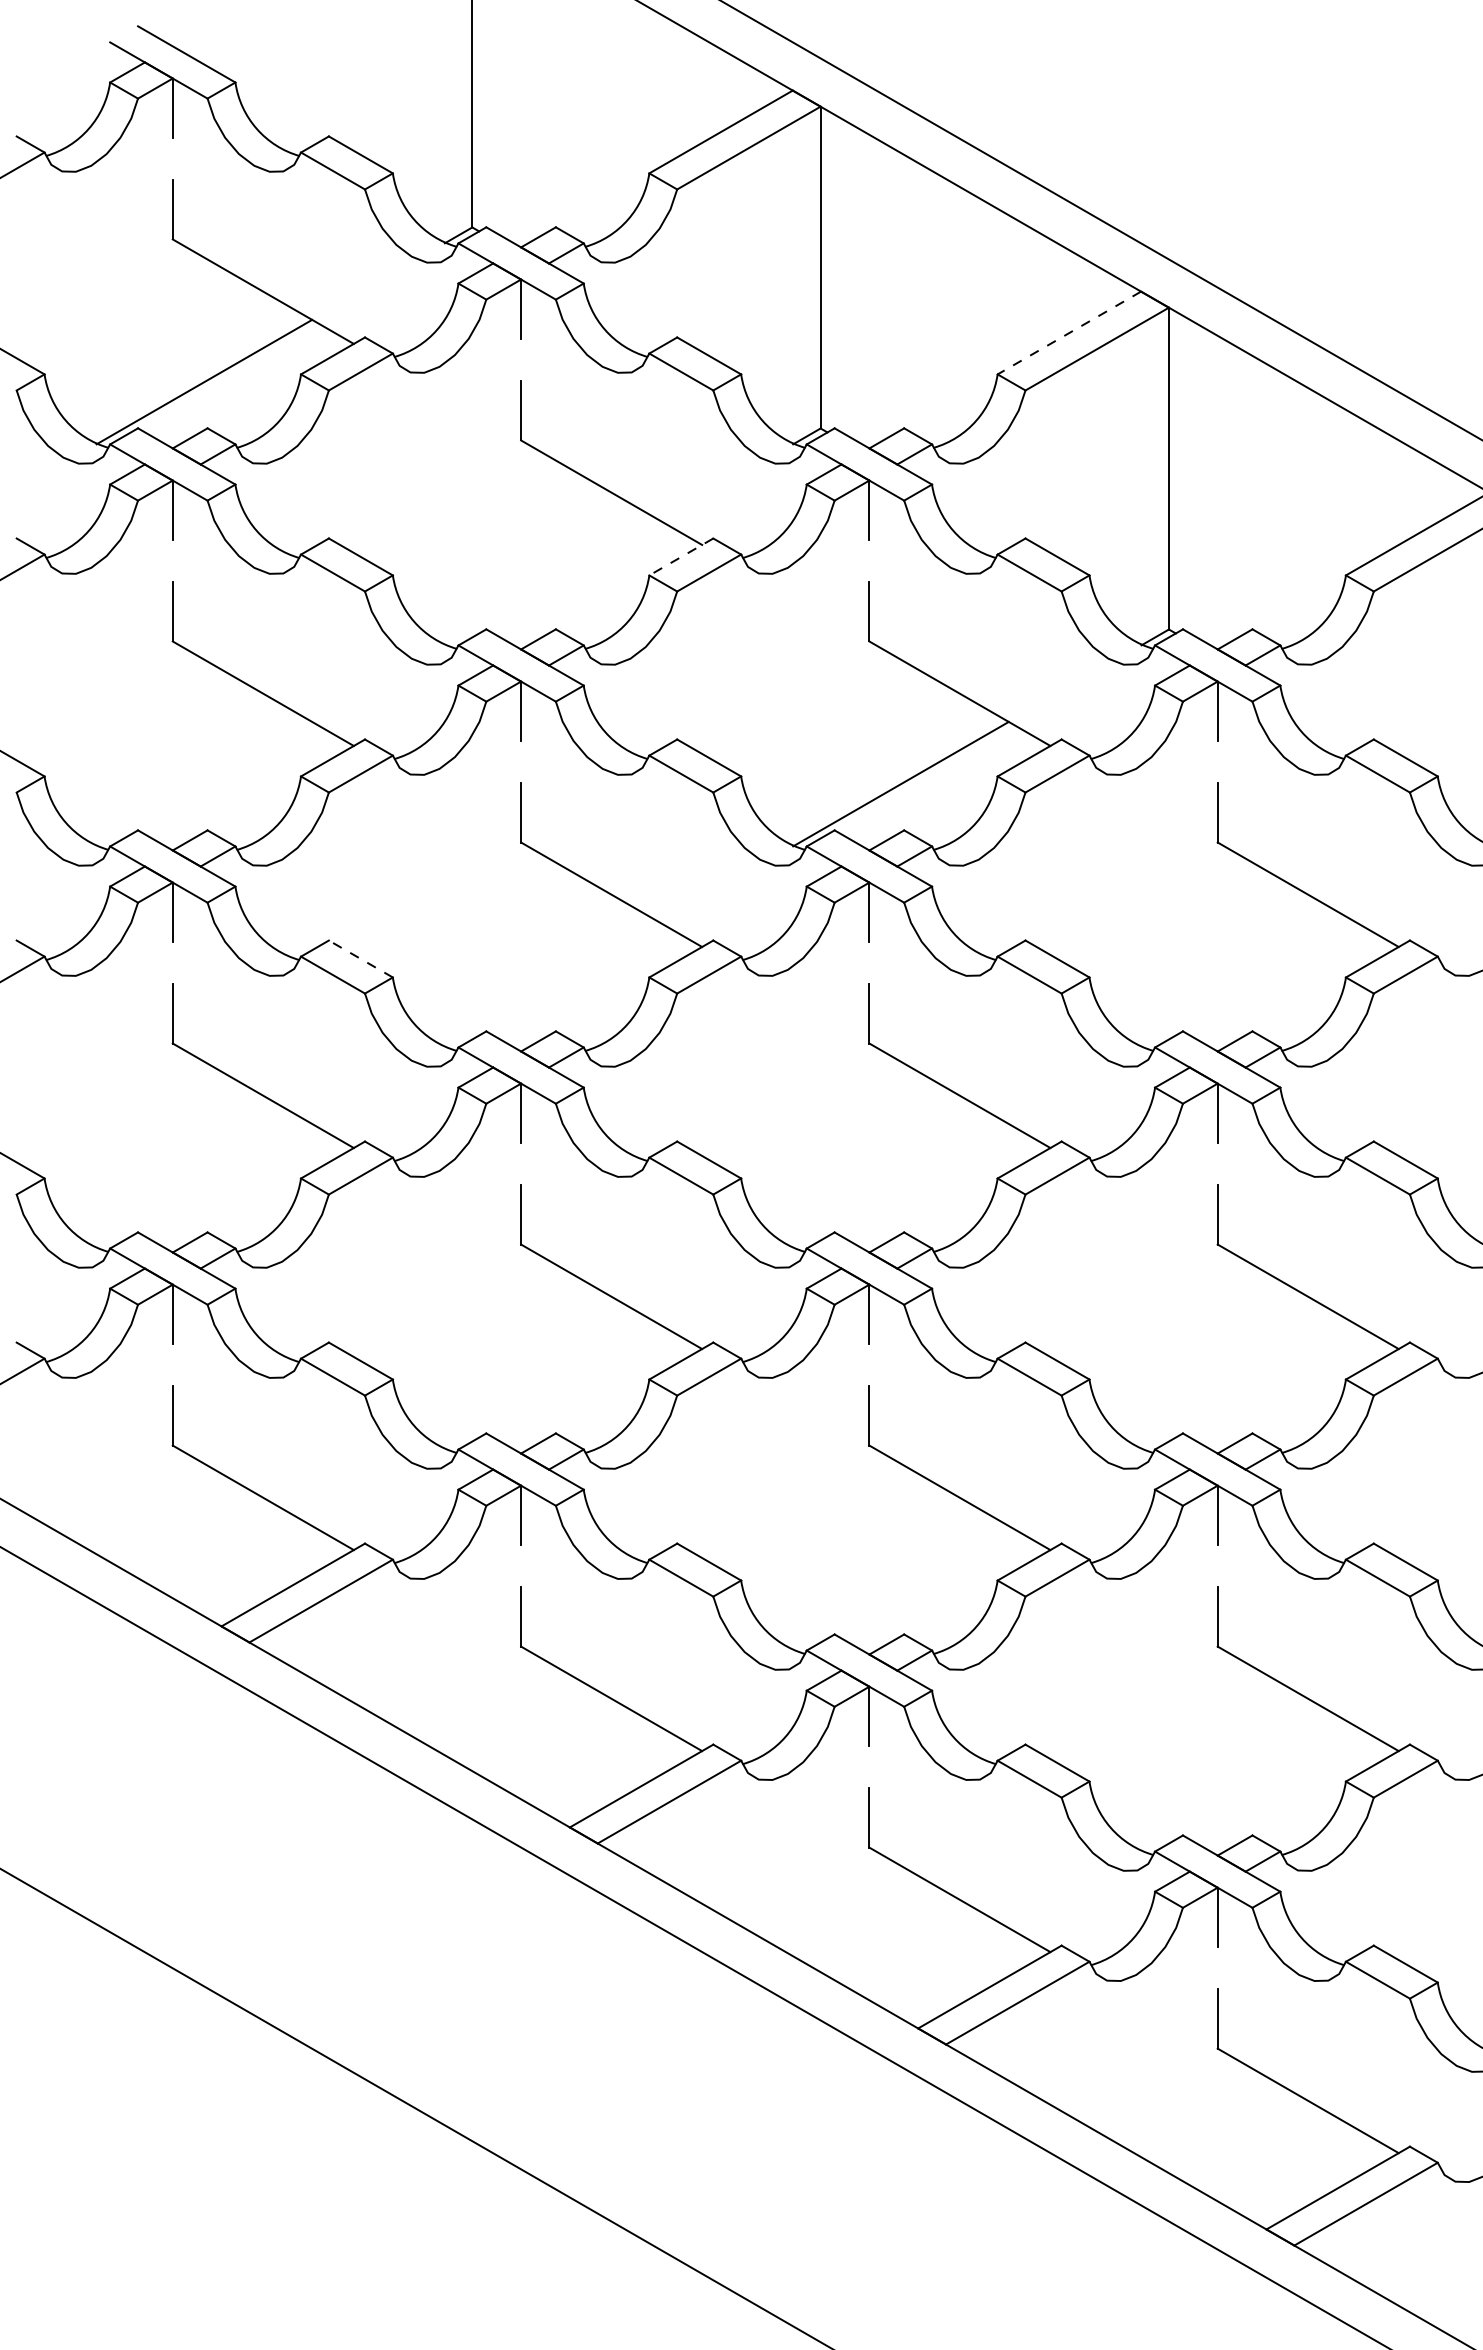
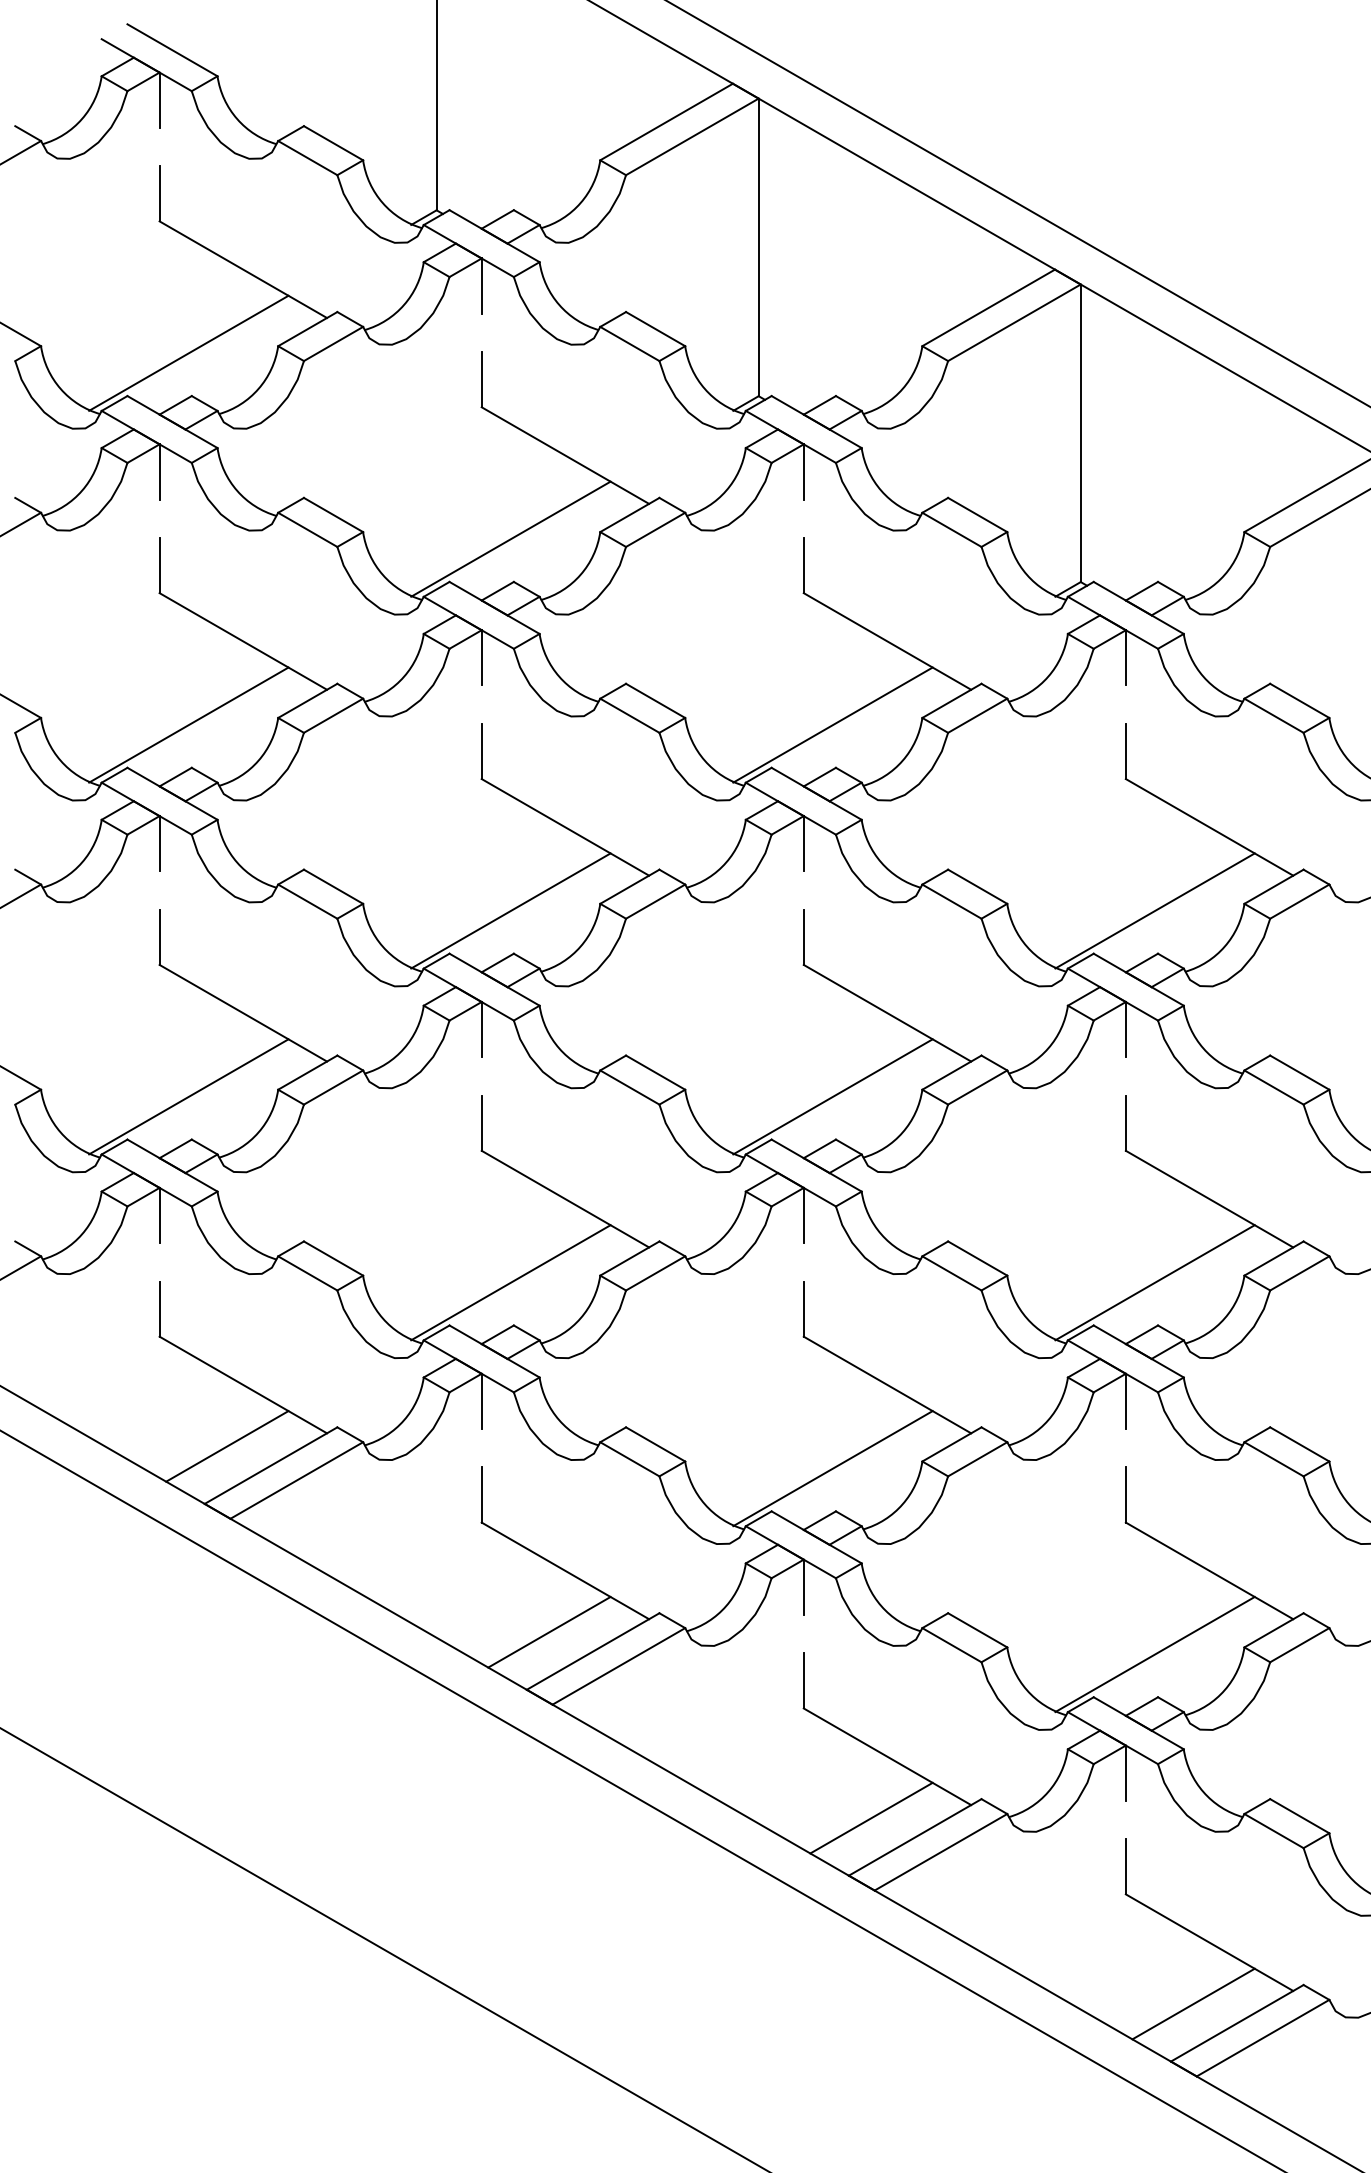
line: (1069, 333) -> (988, 308), dashed -> solid
line: (681, 556) -> (630, 514), dashed -> solid
line: (552, 582) -> (510, 538), added
line: (204, 783) -> (188, 724), added
line: (360, 959) -> (333, 887), dashed -> solid
line: (552, 984) -> (510, 910), added
line: (1249, 984) -> (1155, 910), added
line: (204, 1185) -> (188, 1096), added
line: (900, 1185) -> (832, 1096), added
line: (552, 1387) -> (510, 1282), added
line: (1249, 1387) -> (1155, 1282), added
line: (245, 1564) -> (226, 1446), added
line: (900, 1588) -> (832, 1468), added
line: (594, 1765) -> (549, 1632), added
line: (1249, 1789) -> (1155, 1654), added
line: (942, 1966) -> (871, 1818), added
line: (1290, 2167) -> (1193, 2004), added

